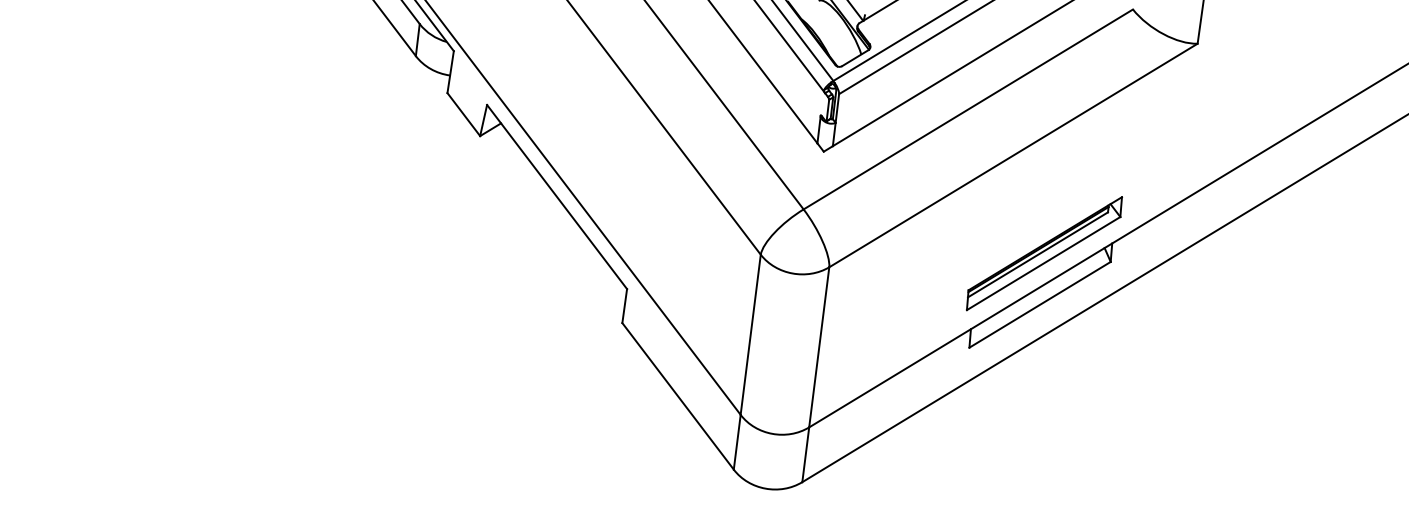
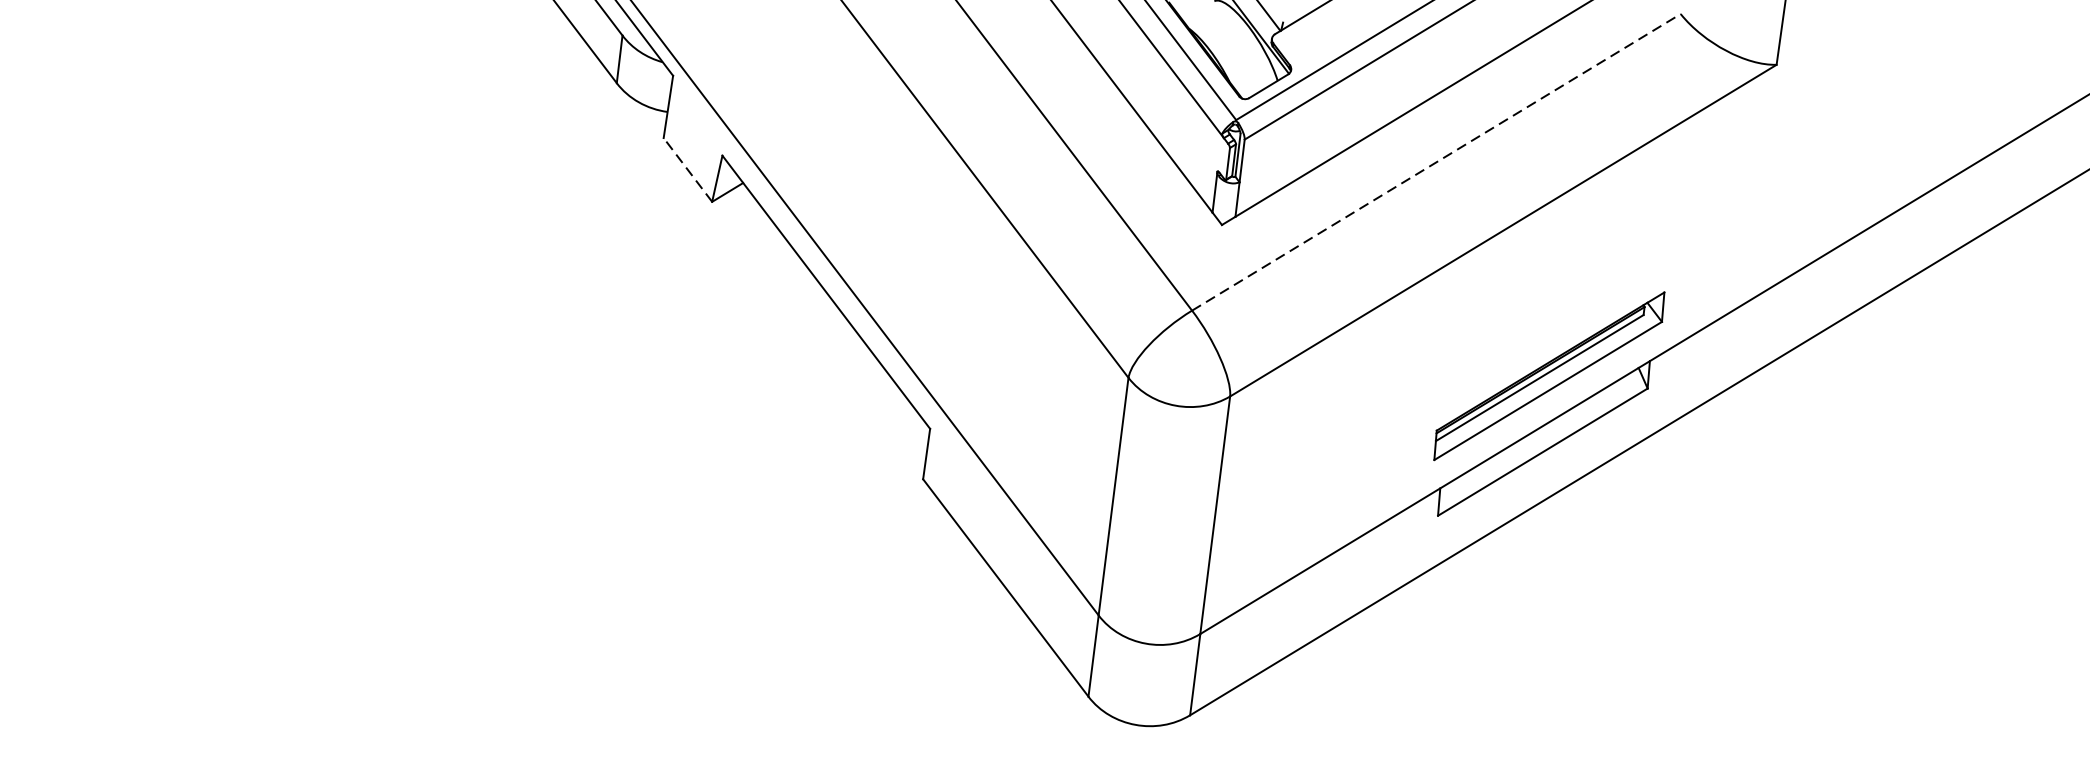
line: (968, 109) -> (1436, 162), solid -> dashed
line: (463, 114) -> (687, 169), solid -> dashed

